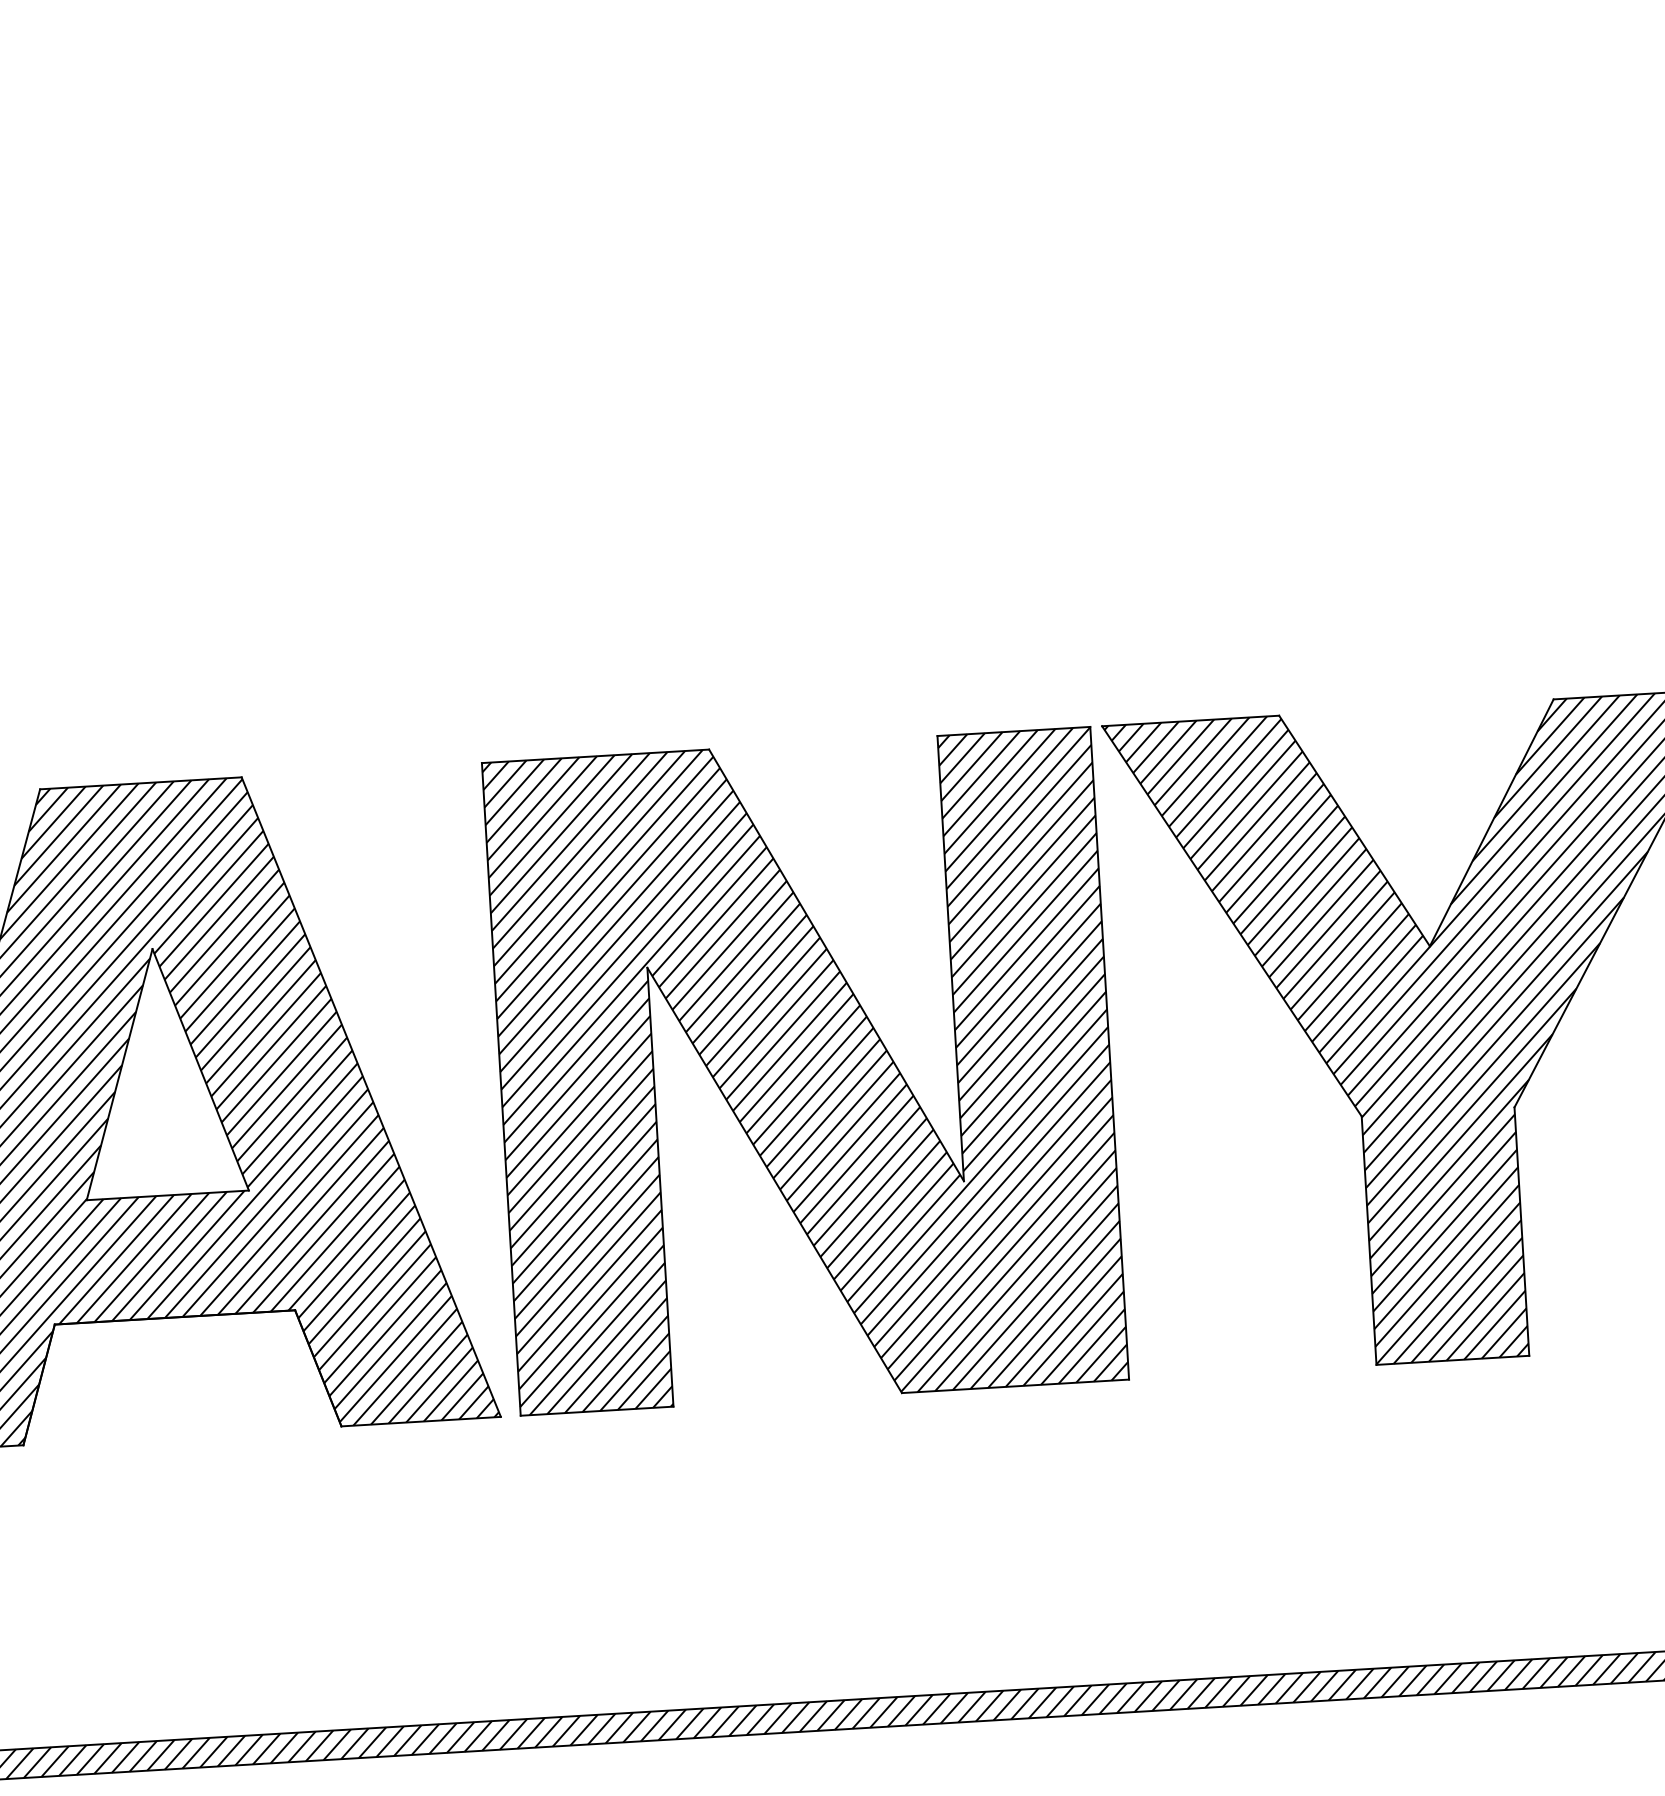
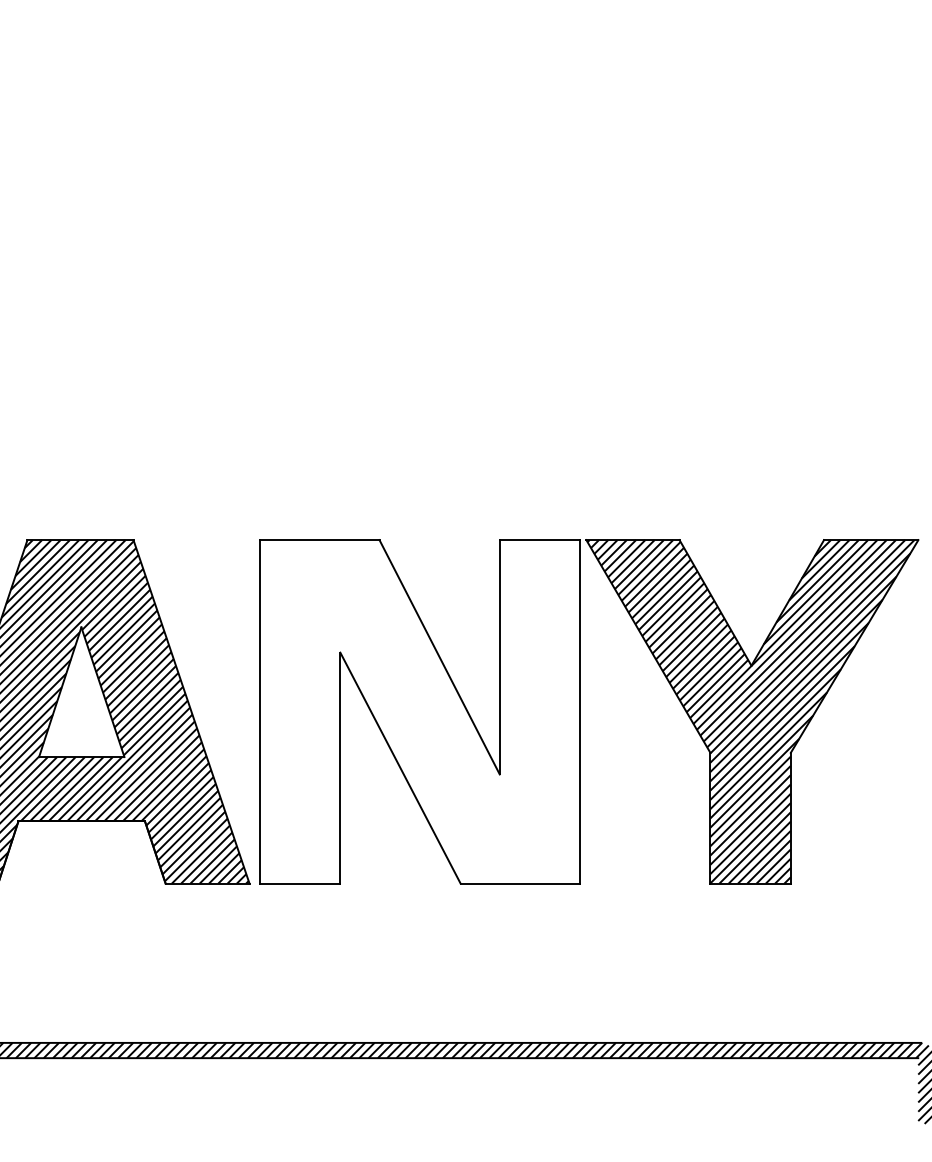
hatch: (804, 1070) -> (419, 711), removed

